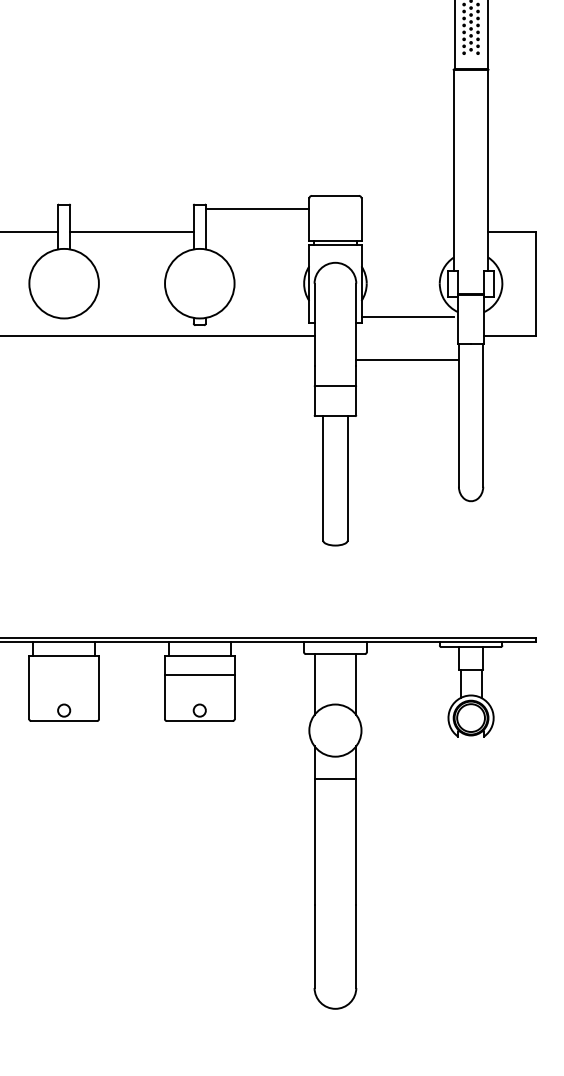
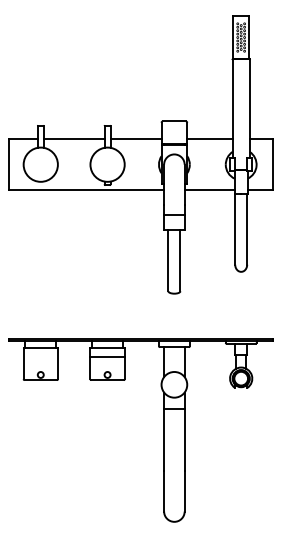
line: (256, 210) -> (135, 139), moved
line: (406, 317) -> (209, 139), moved
line: (406, 360) -> (209, 190), moved

